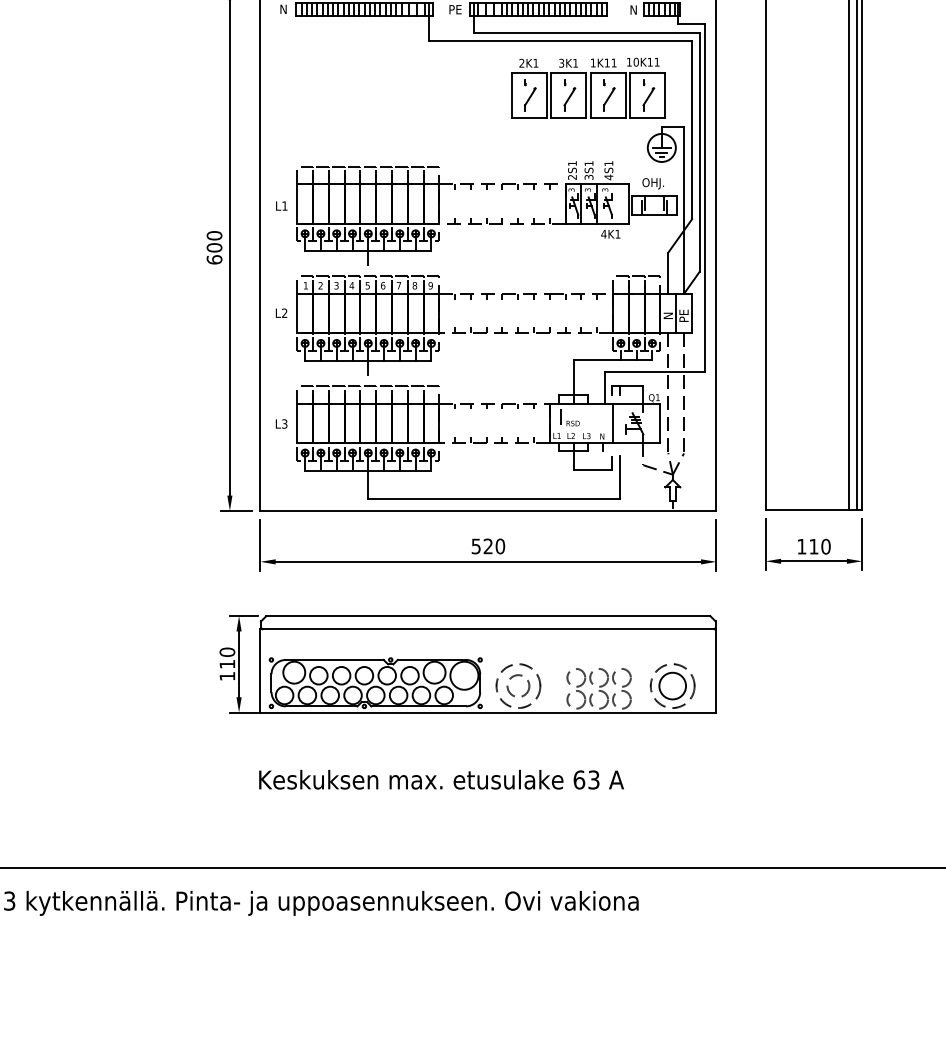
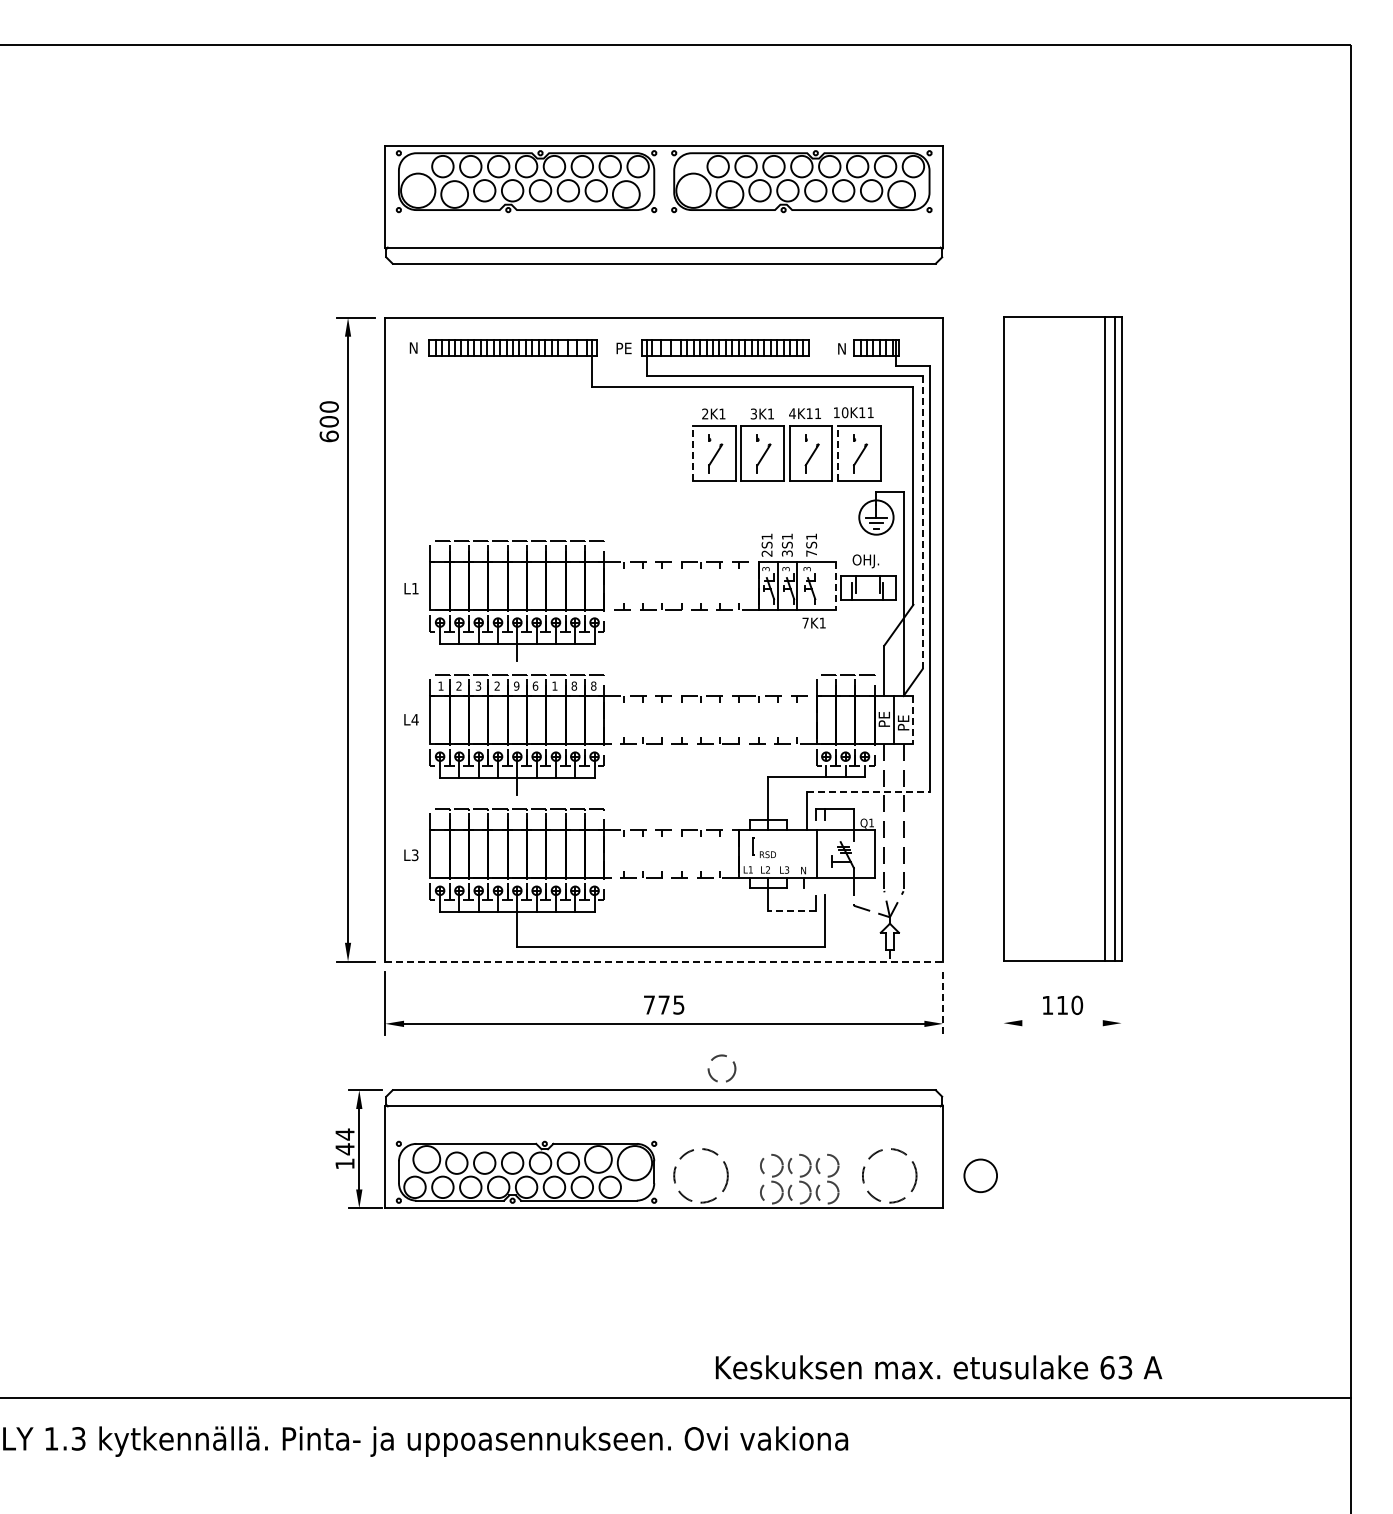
text: (593, 62) -> (792, 413), 1K11 -> 4K11
line: (511, 95) -> (692, 453), solid -> dashed
line: (630, 95) -> (837, 453), solid -> dashed
line: (699, 152) -> (922, 523), solid -> dashed
text: (608, 177) -> (811, 553), 4S1 -> 7S1
line: (628, 204) -> (835, 586), solid -> dashed
text: (603, 233) -> (805, 622), 4K1 -> 7K1
text: (213, 247) -> (328, 421), moved
text: (352, 285) -> (497, 685), 4 -> 2
text: (367, 285) -> (516, 685), 5 -> 9
text: (398, 285) -> (554, 685), 7 -> 1
text: (430, 286) -> (593, 686), 9 -> 8
text: (667, 312) -> (883, 718), N -> PE
text: (284, 313) -> (414, 719), L2 -> L4
line: (692, 313) -> (913, 720), solid -> dashed
line: (655, 371) -> (868, 791), solid -> dashed
line: (593, 469) -> (792, 911), solid -> dashed
line: (488, 510) -> (664, 961), solid -> dashed
line: (765, 544) -> (1003, 1002), removed
line: (862, 544) -> (1121, 1002), removed
line: (716, 545) -> (943, 1003), solid -> dashed
text: (488, 546) -> (664, 1004), 520 -> 775
line: (813, 561) -> (1062, 1023), removed
text: (226, 658) -> (344, 1141), 110 -> 144
circle: (518, 685) -> (721, 1068), moved
circle: (672, 685) -> (980, 1175), moved
text: (441, 779) -> (938, 1367), moved

